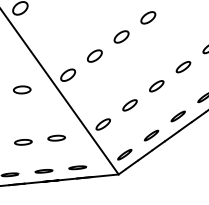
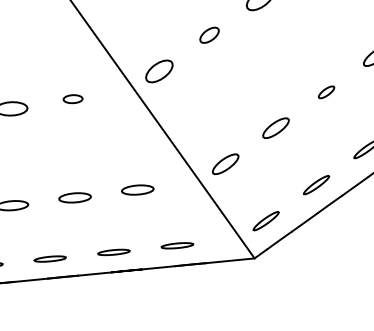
part: (94, 55) -> (209, 34), size x0.7
part: (156, 86) -> (325, 92), size x0.6
part: (22, 89) -> (73, 98), size x0.6

